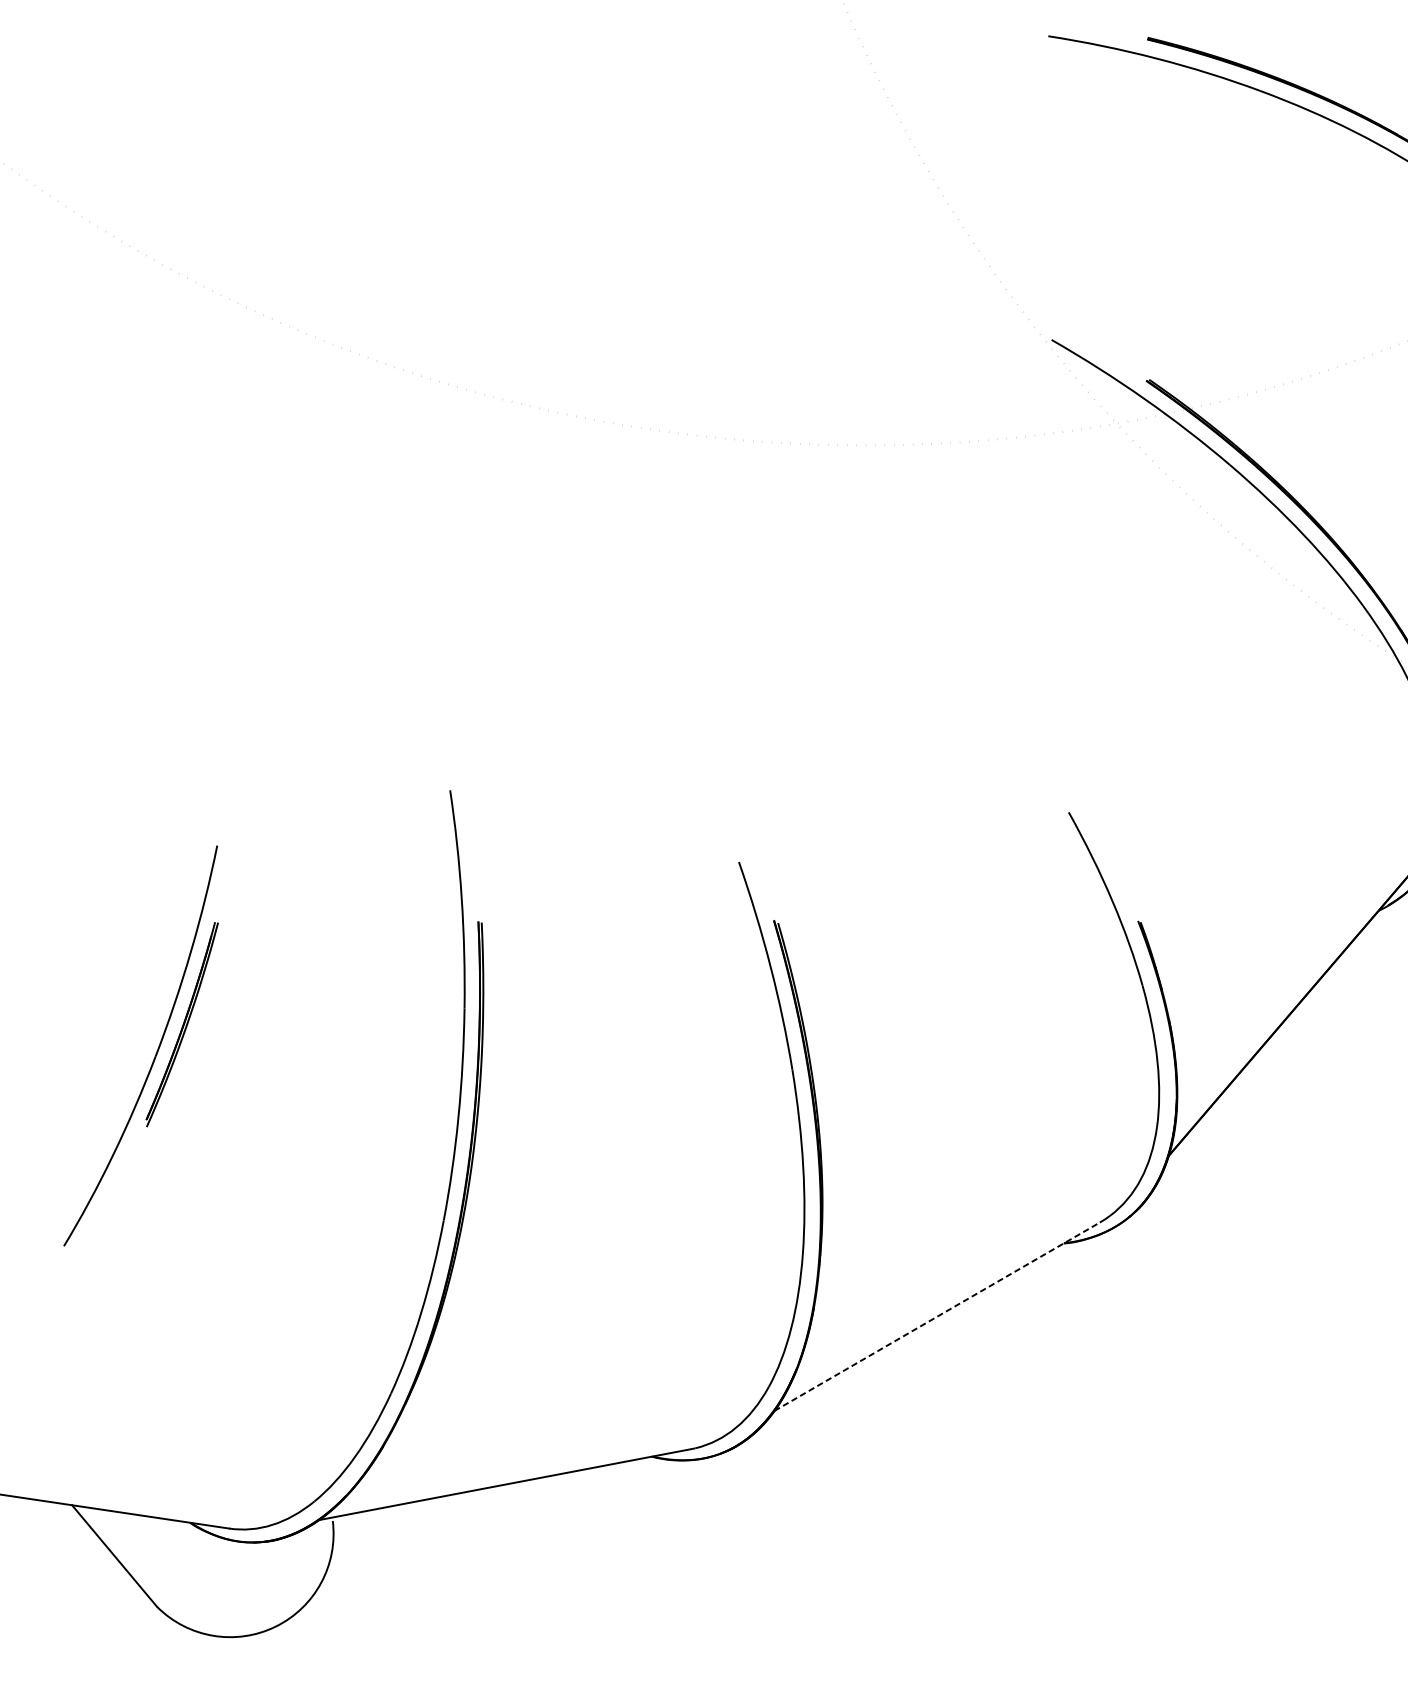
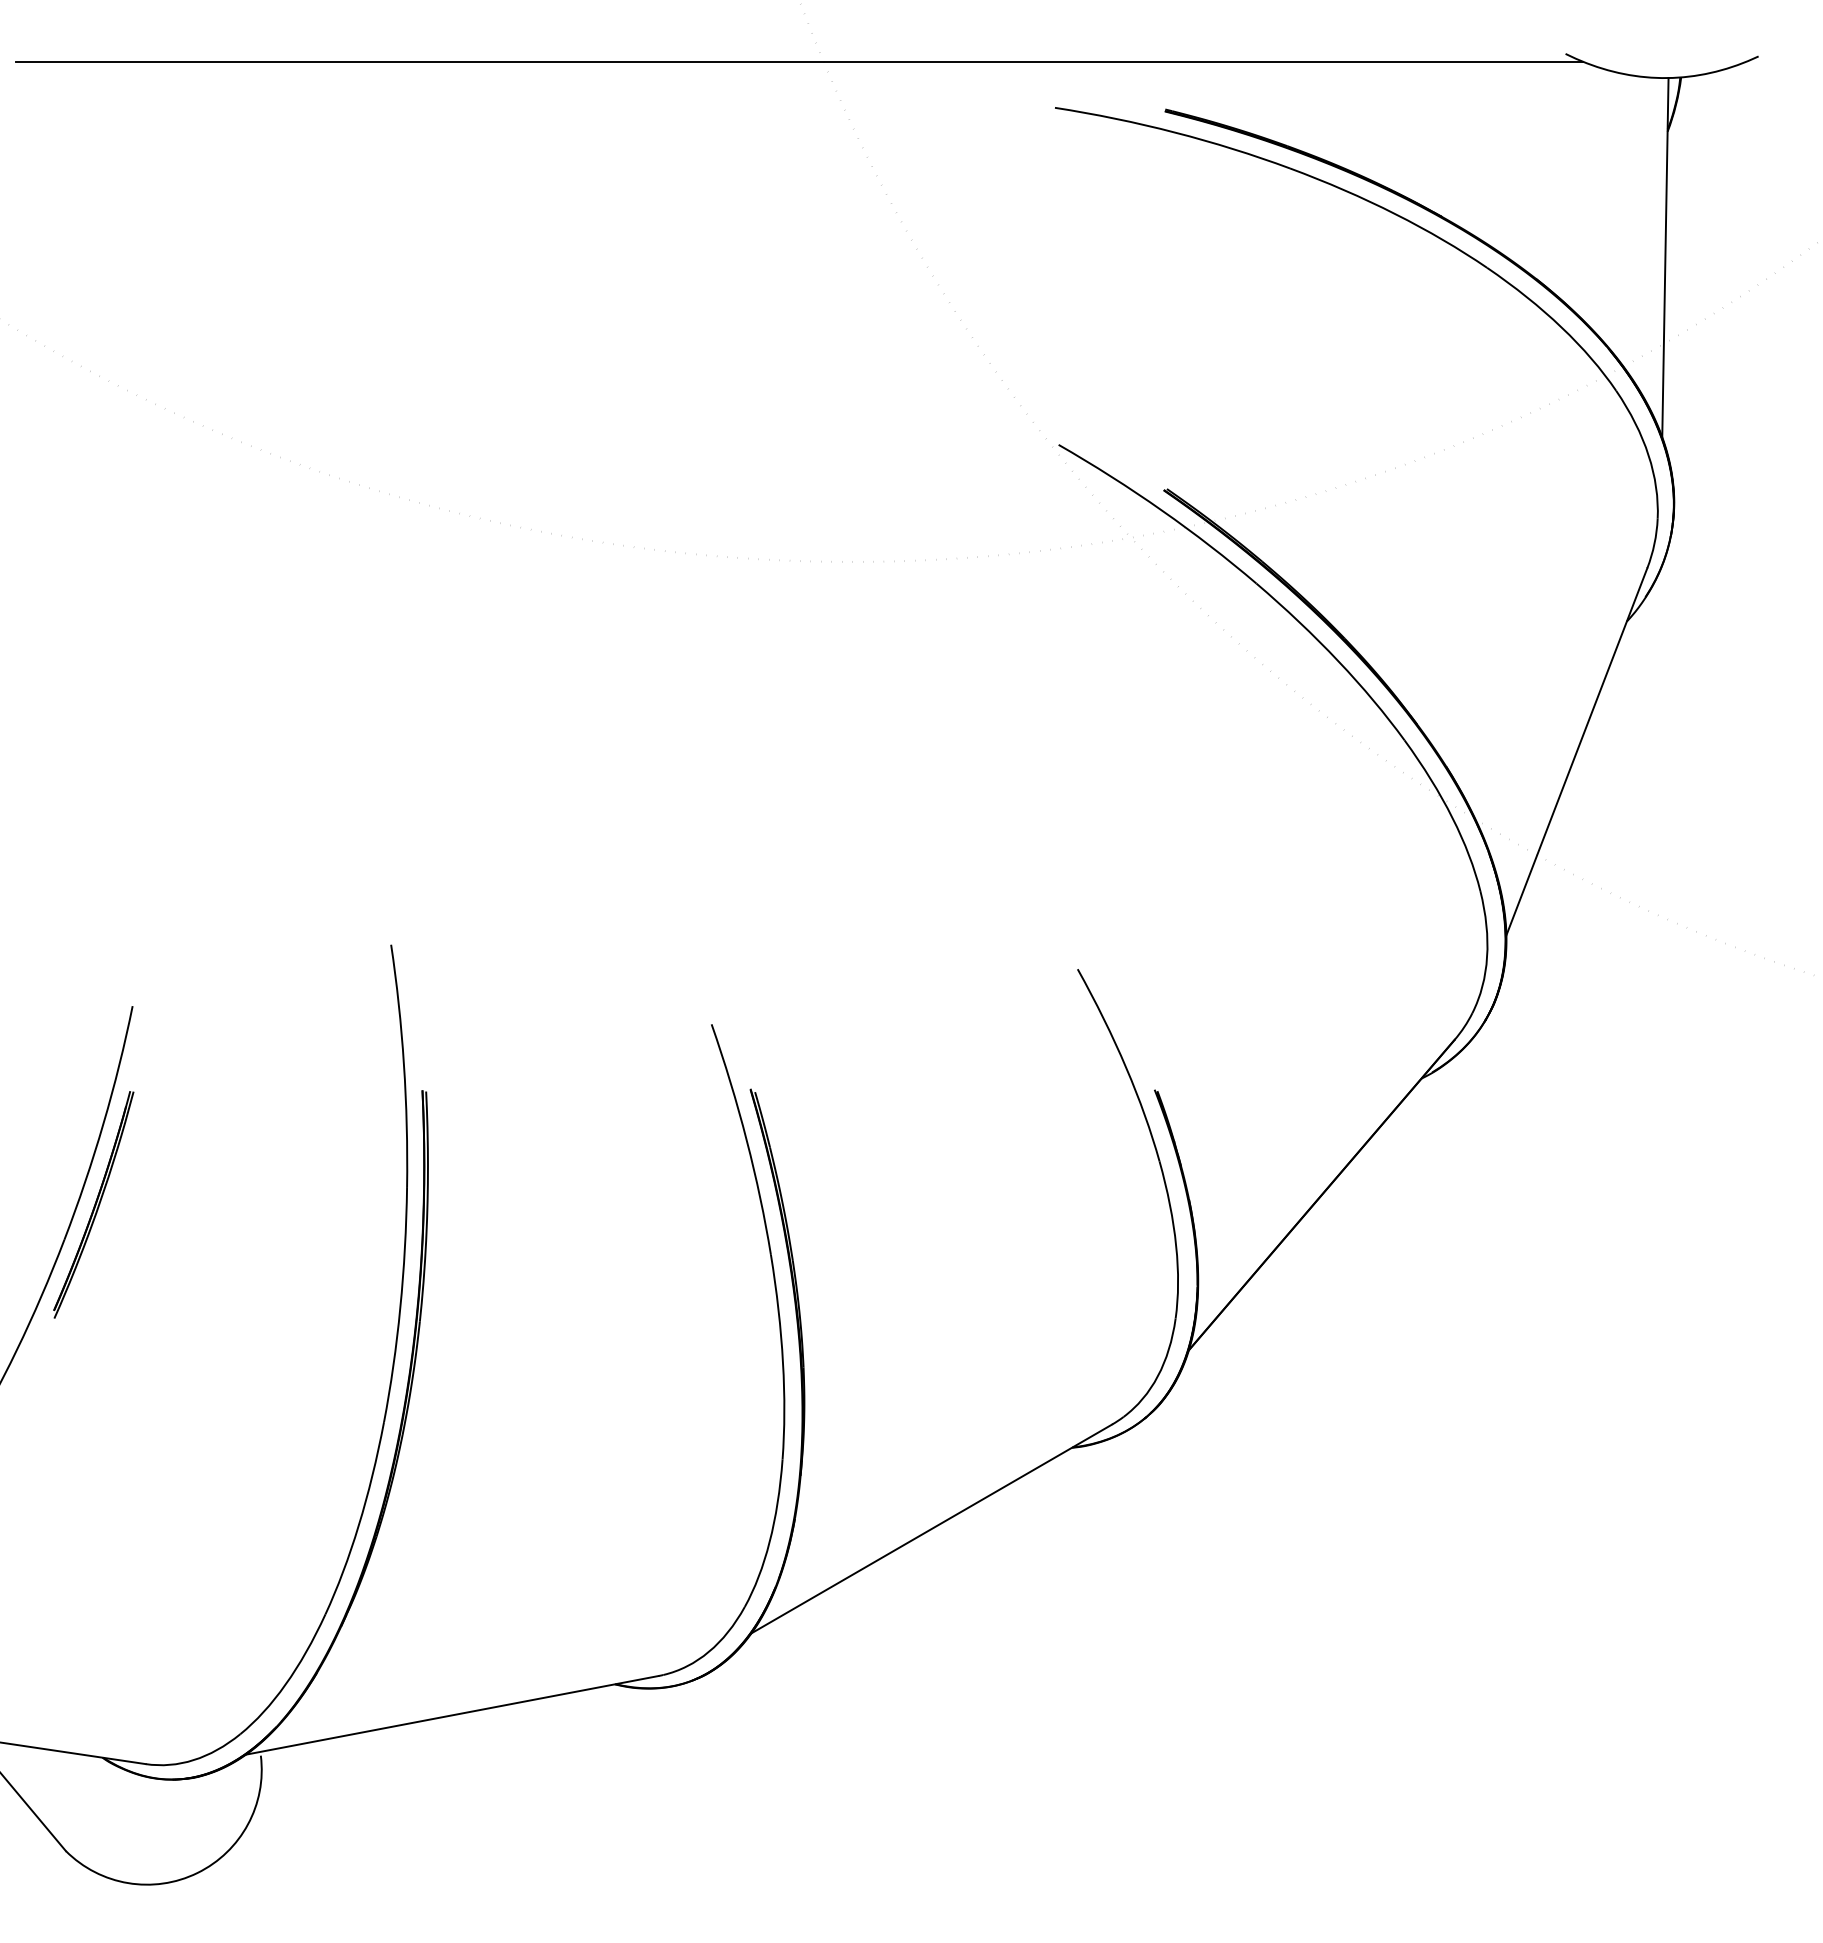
line: (937, 1317) -> (931, 1529), dashed -> solid

